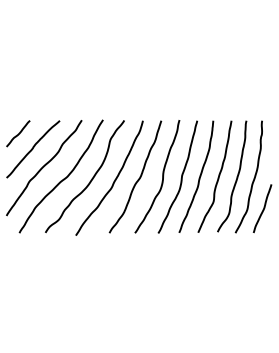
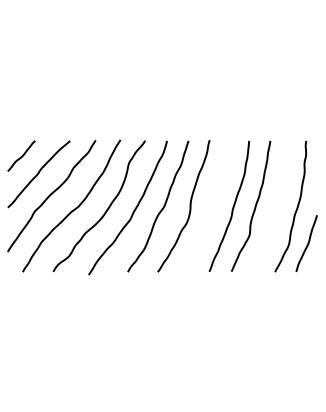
curve: (236, 176) -> (276, 206), removed
curve: (180, 178) -> (210, 208), removed

